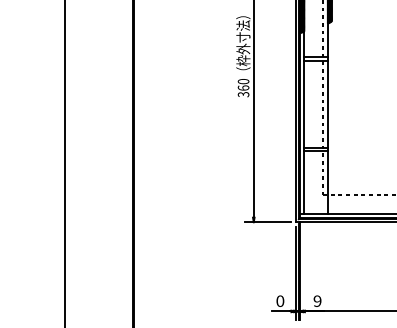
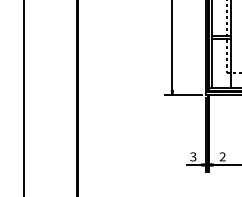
text: (280, 300) -> (193, 156), 0 -> 3
text: (317, 301) -> (222, 157), 9 -> 2

